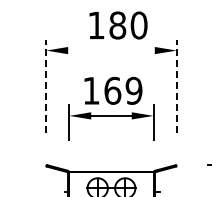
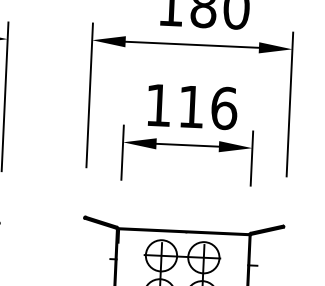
line: (111, 50) -> (192, 44), added
line: (46, 86) -> (89, 95), dashed -> solid
line: (176, 86) -> (289, 104), dashed -> solid
text: (123, 90) -> (207, 107), 169 -> 116

